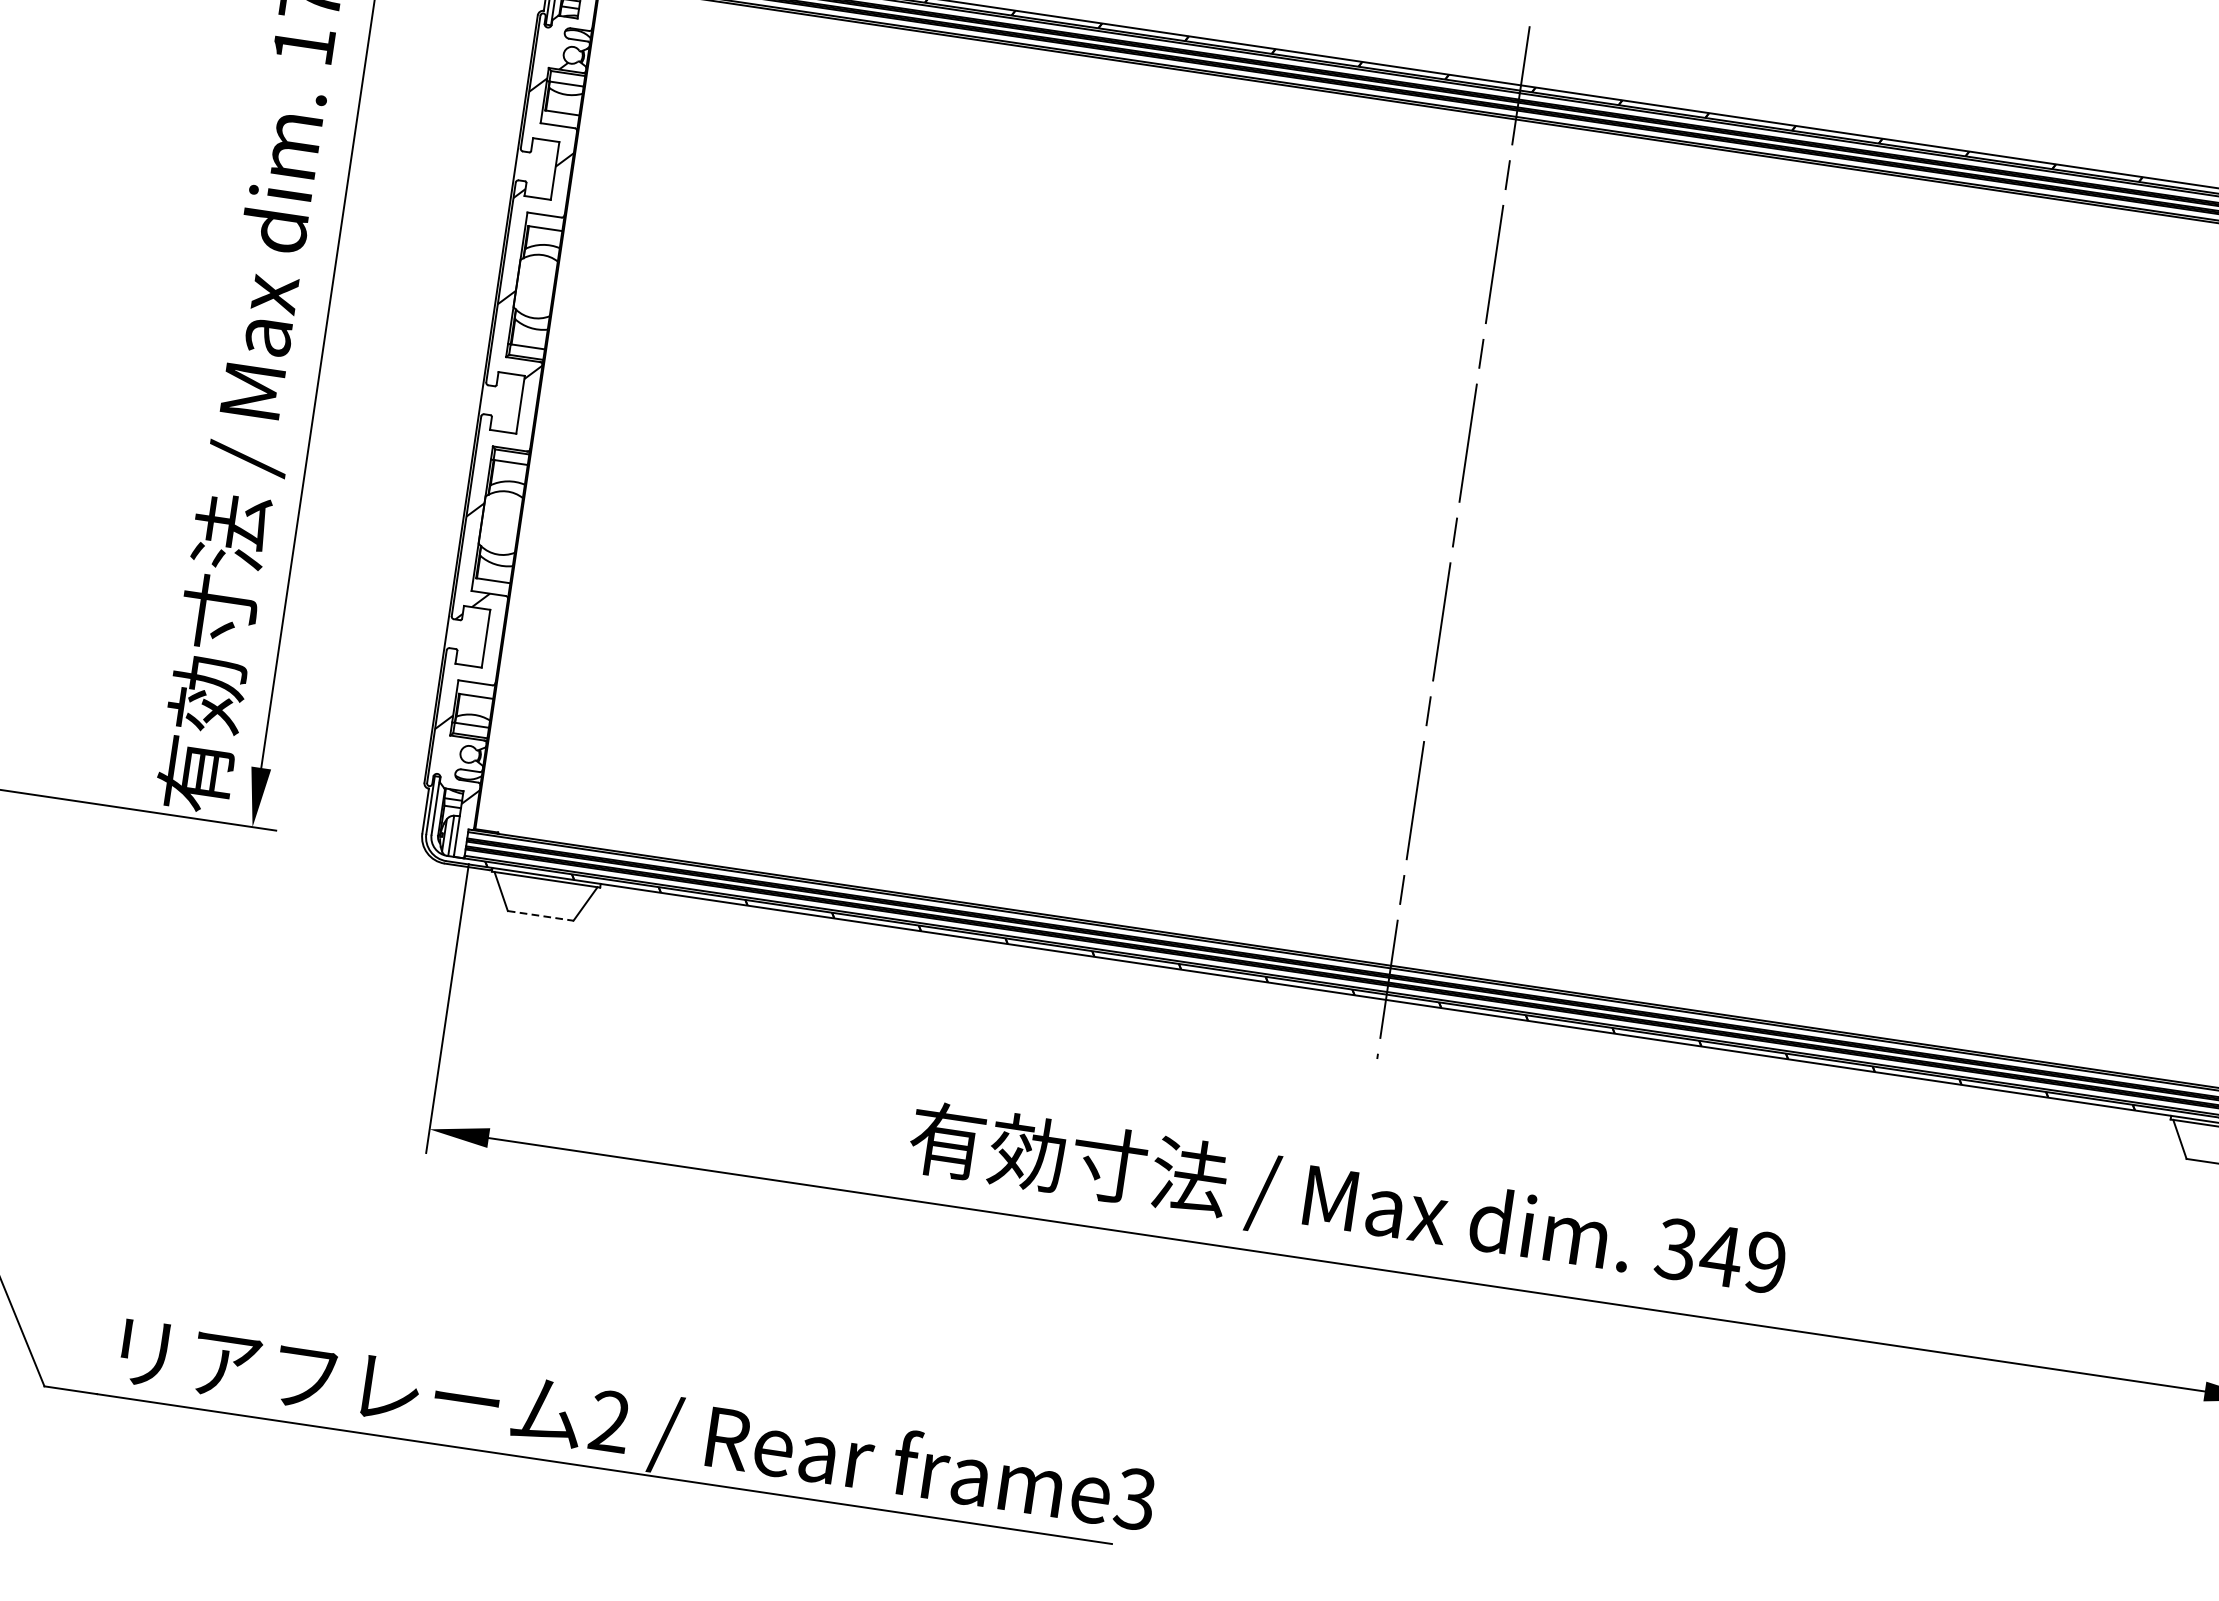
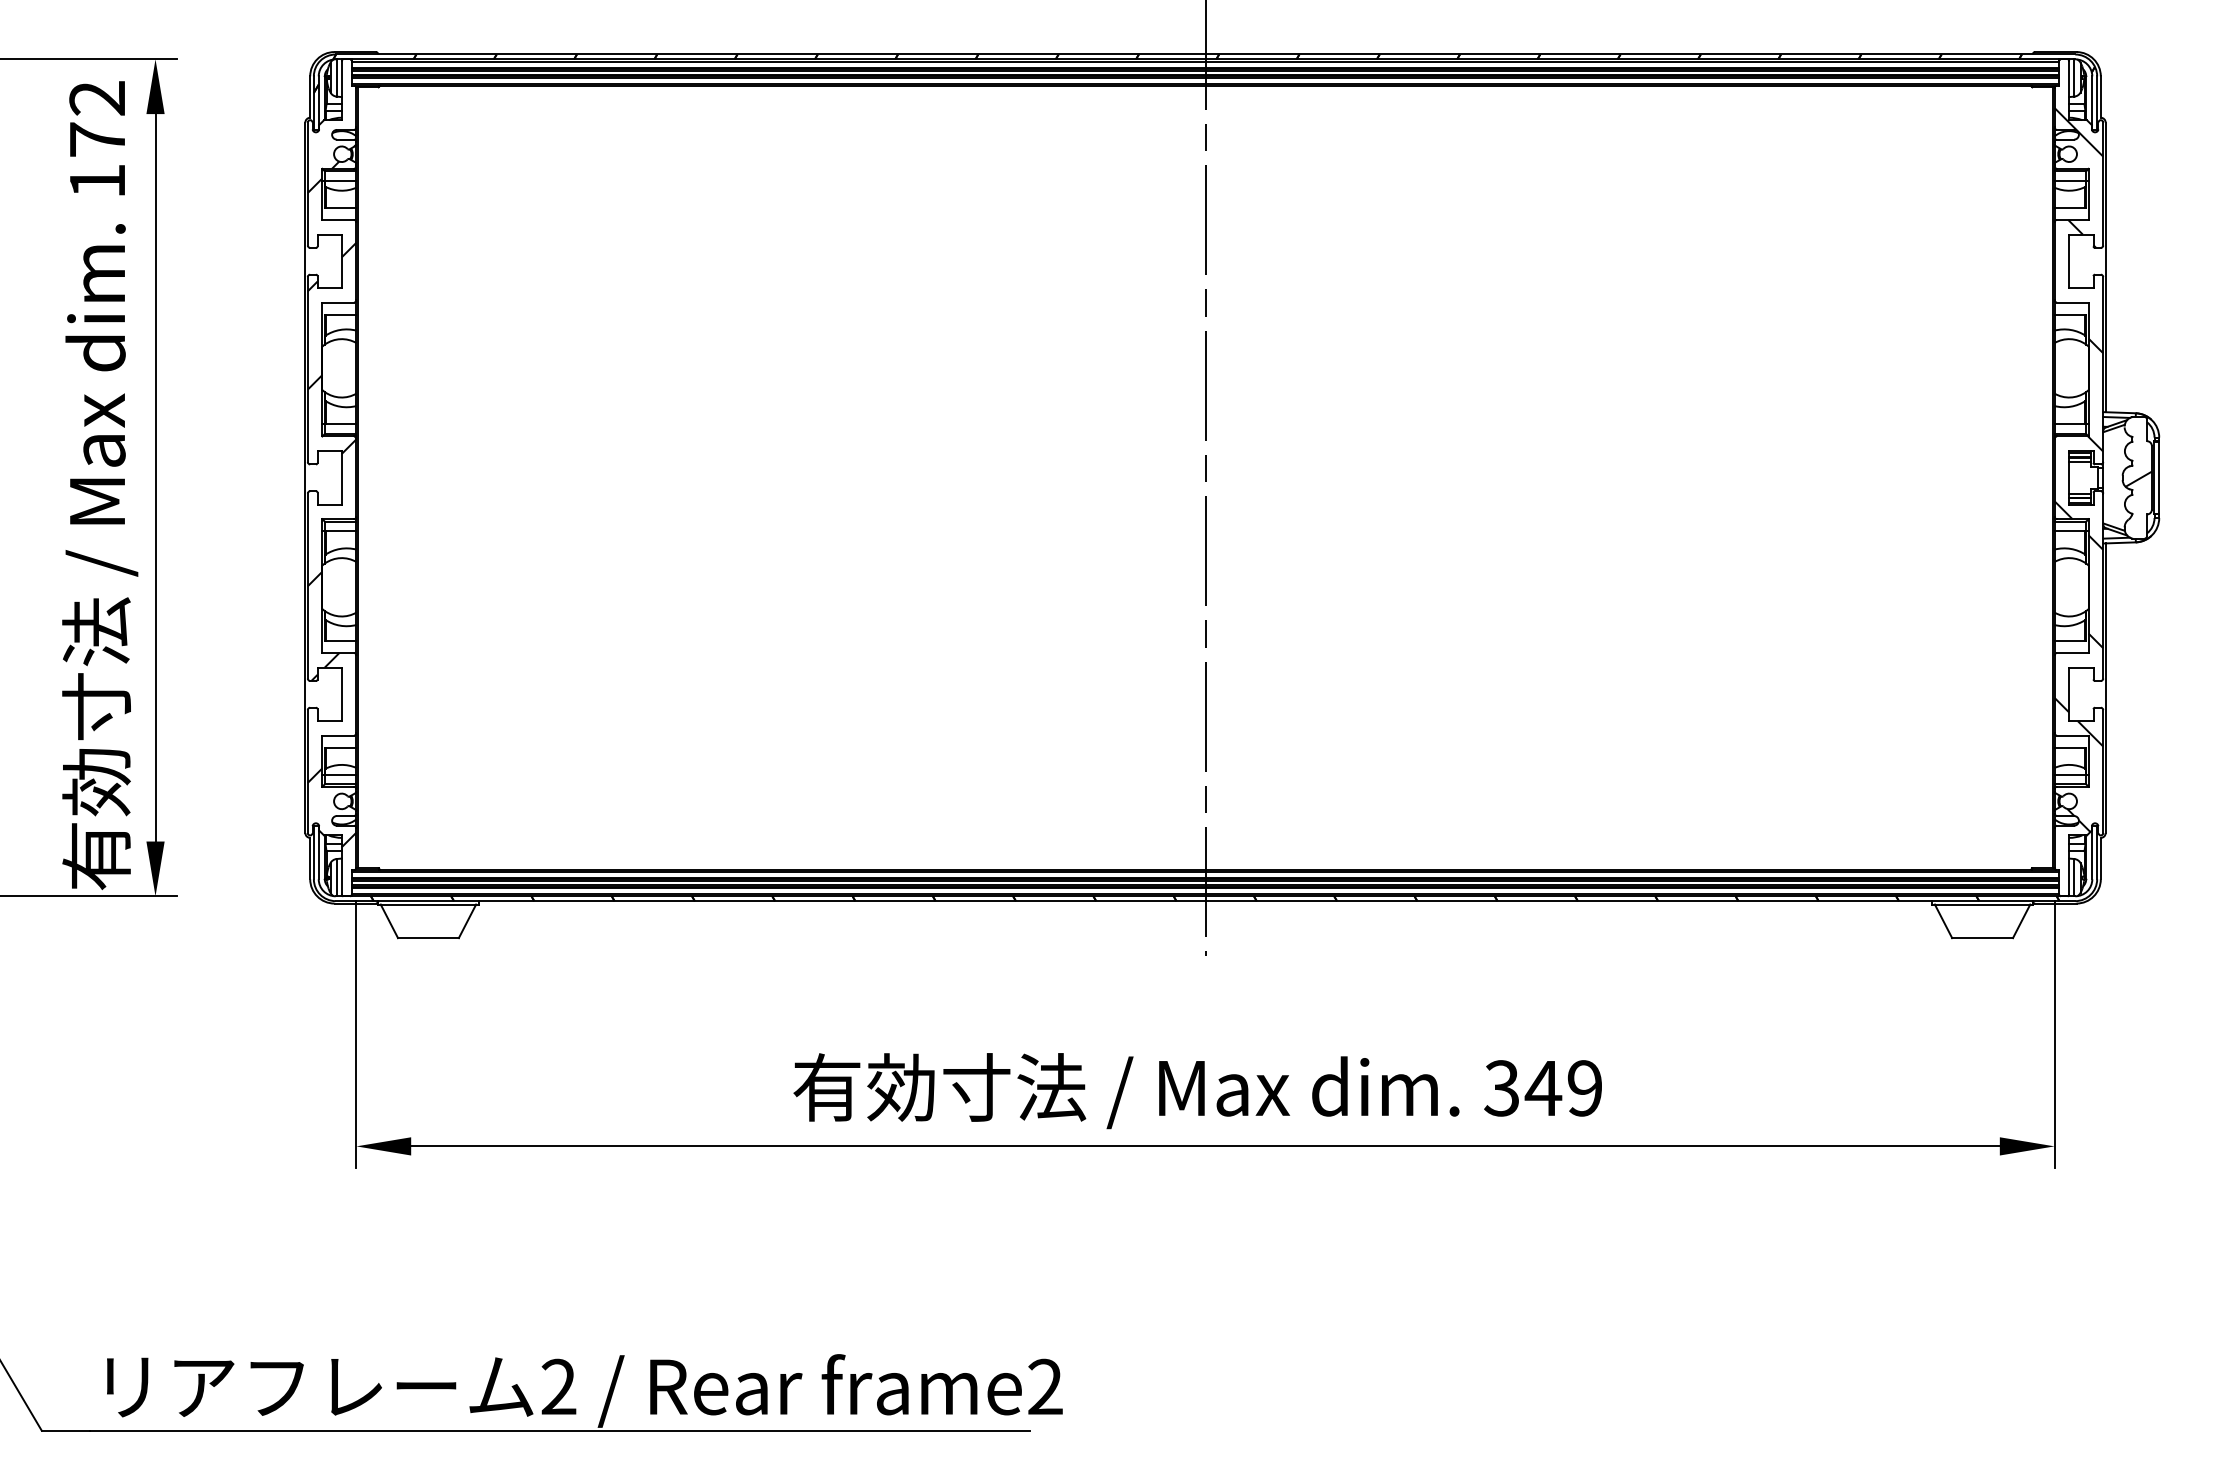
line: (540, 916) -> (428, 938), dashed -> solid
text: (1134, 1499) -> (1044, 1387), frame3 -> frame2

